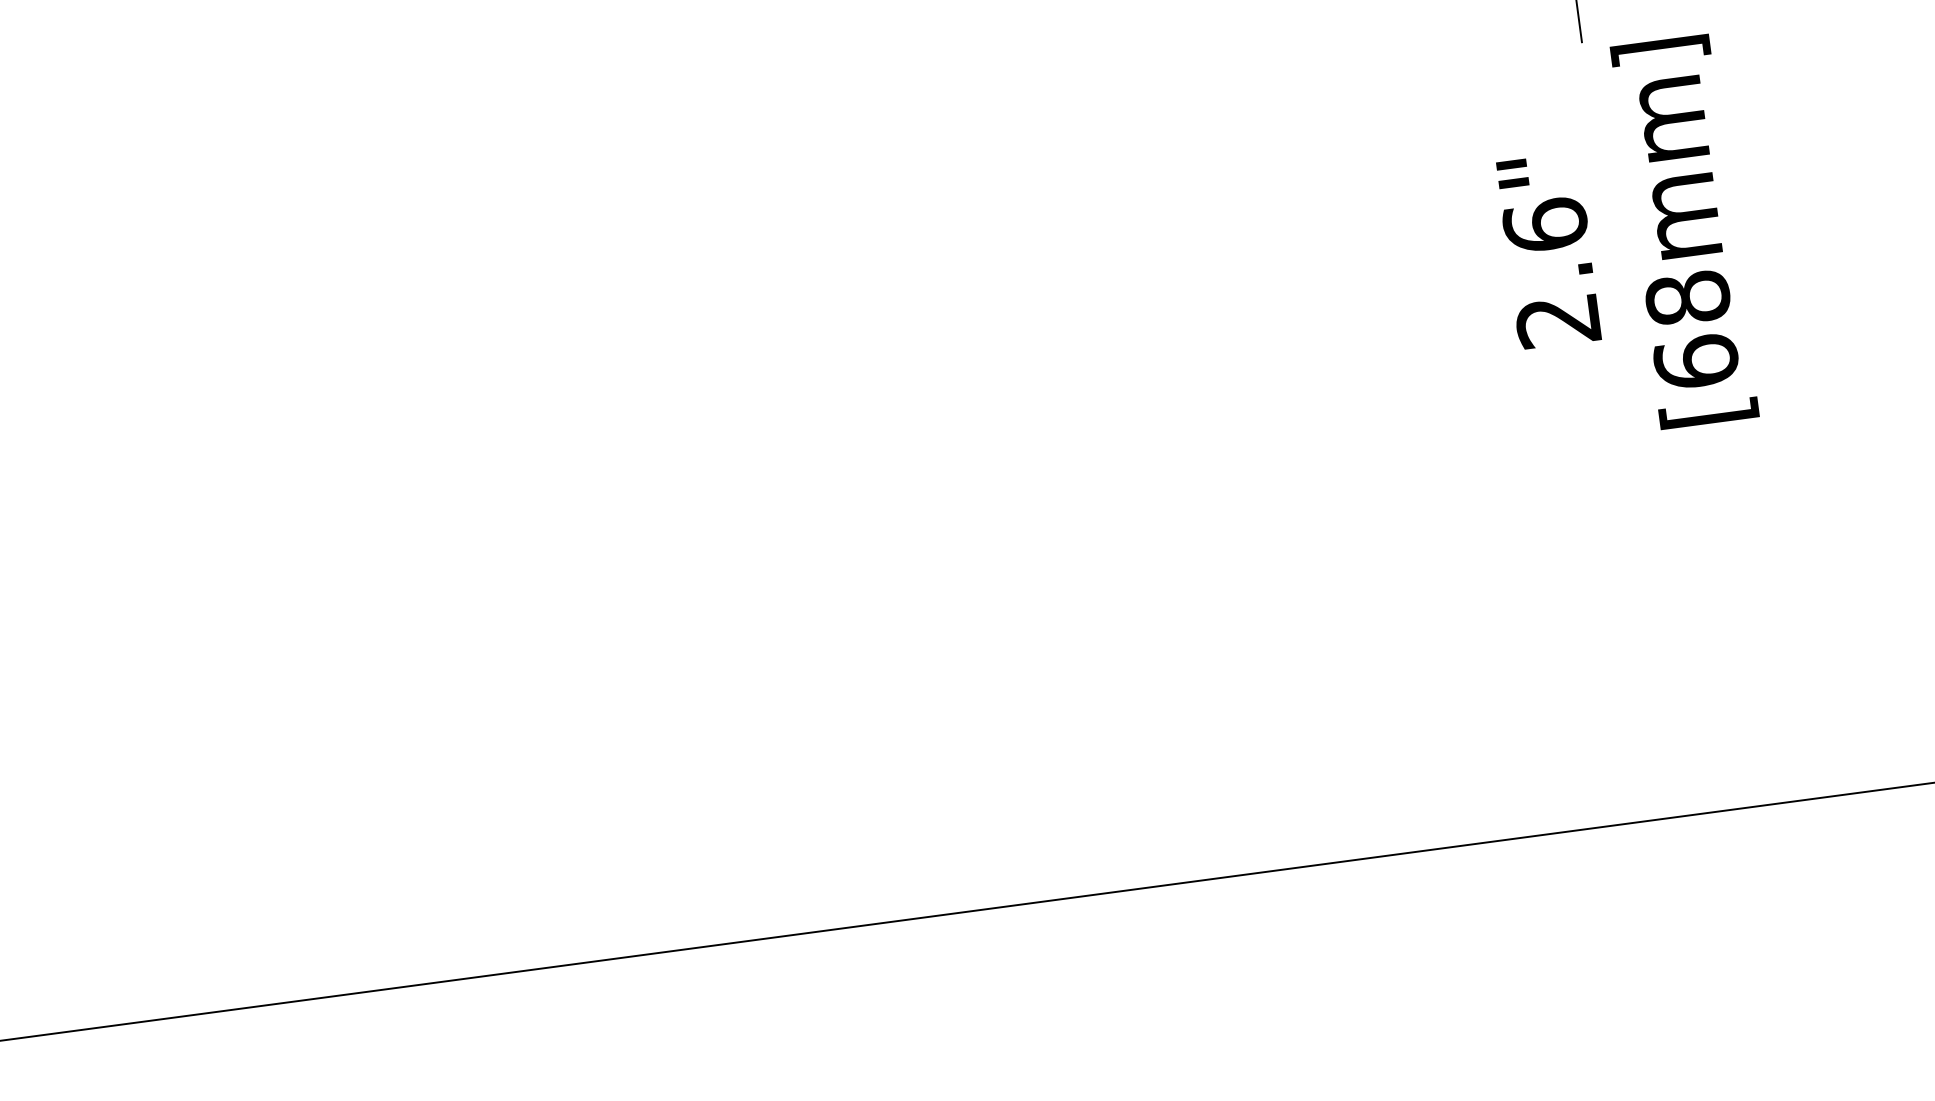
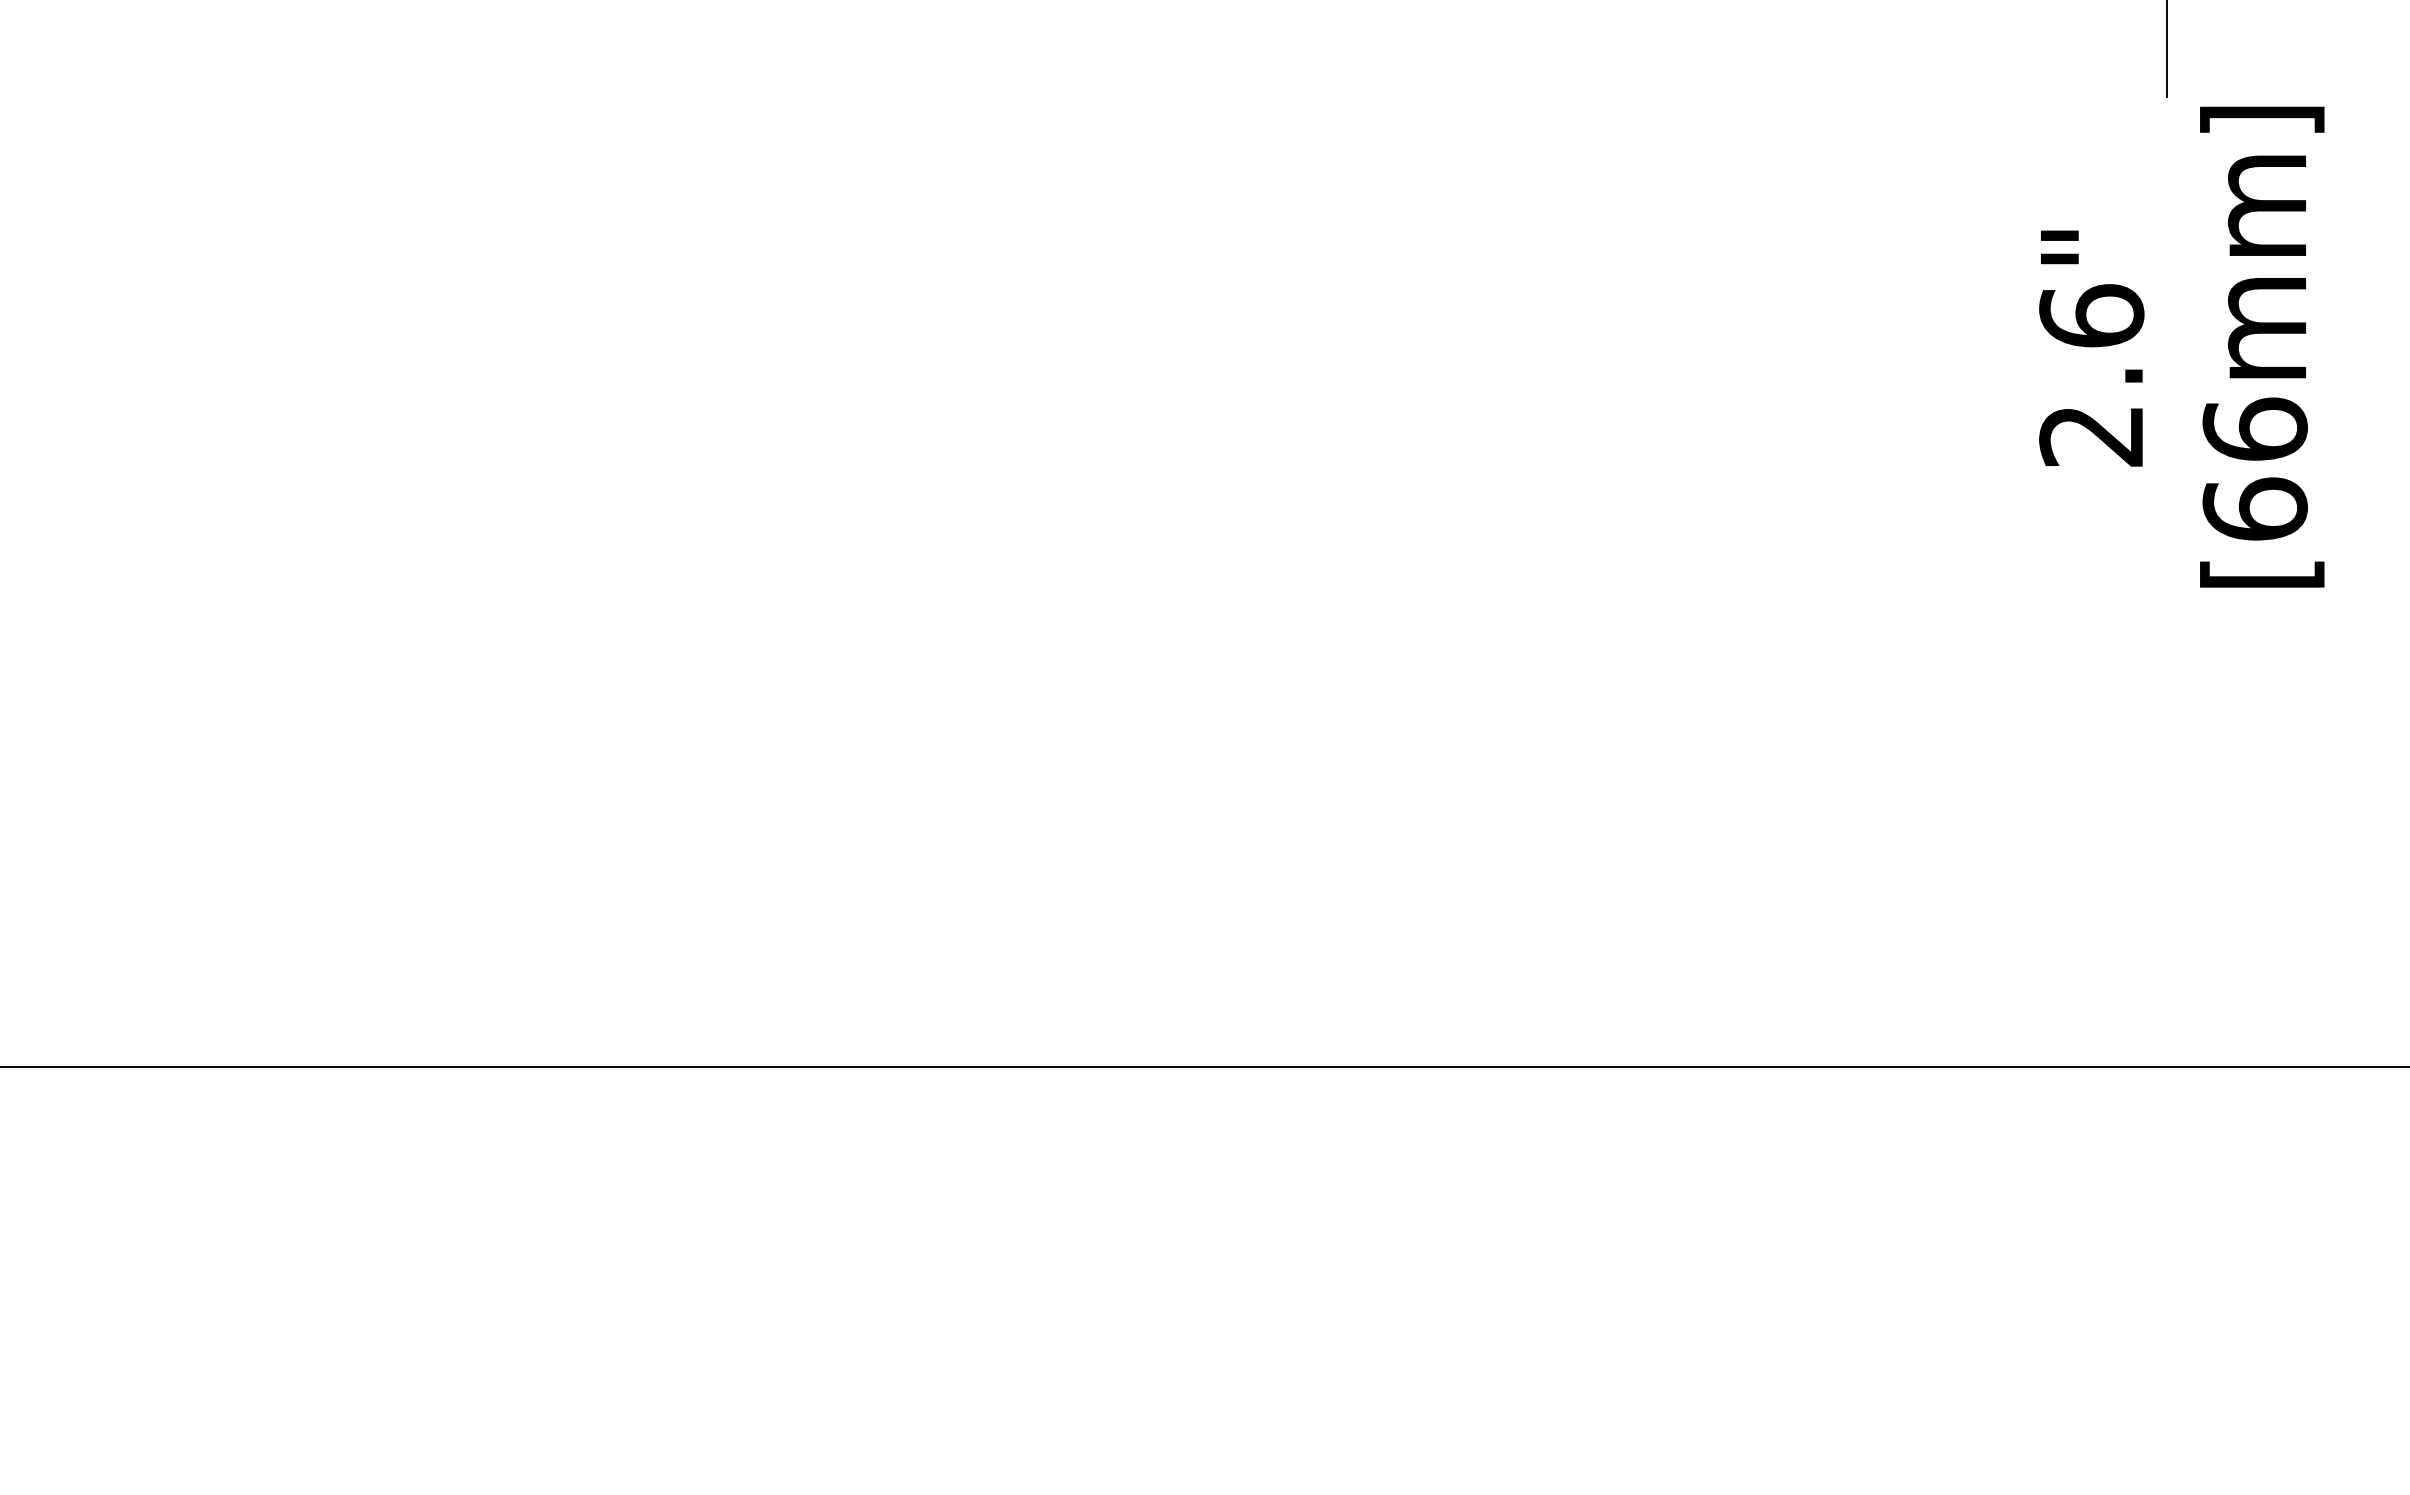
text: (1687, 297) -> (2254, 428), [68mm] -> [66mm]

